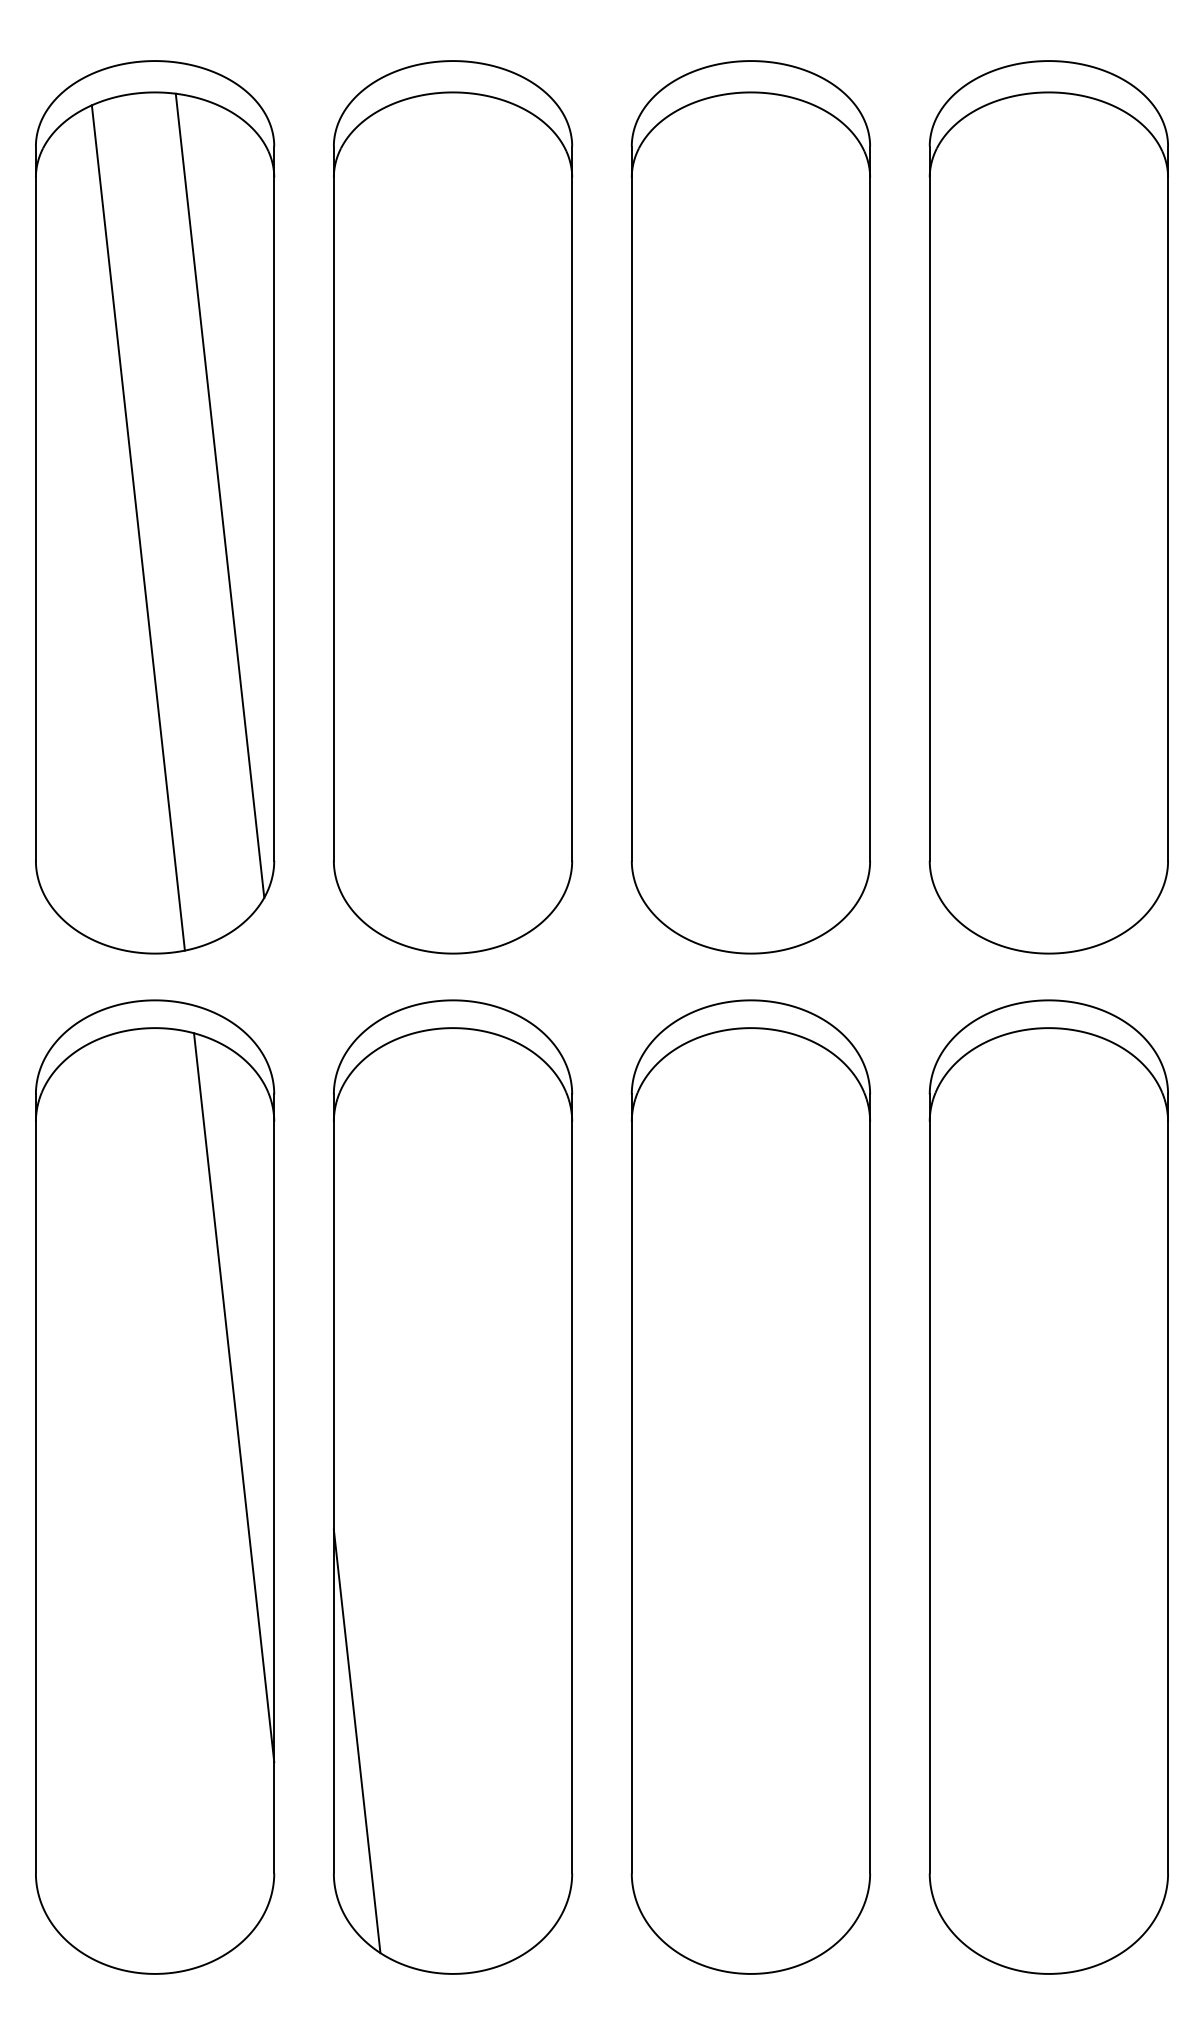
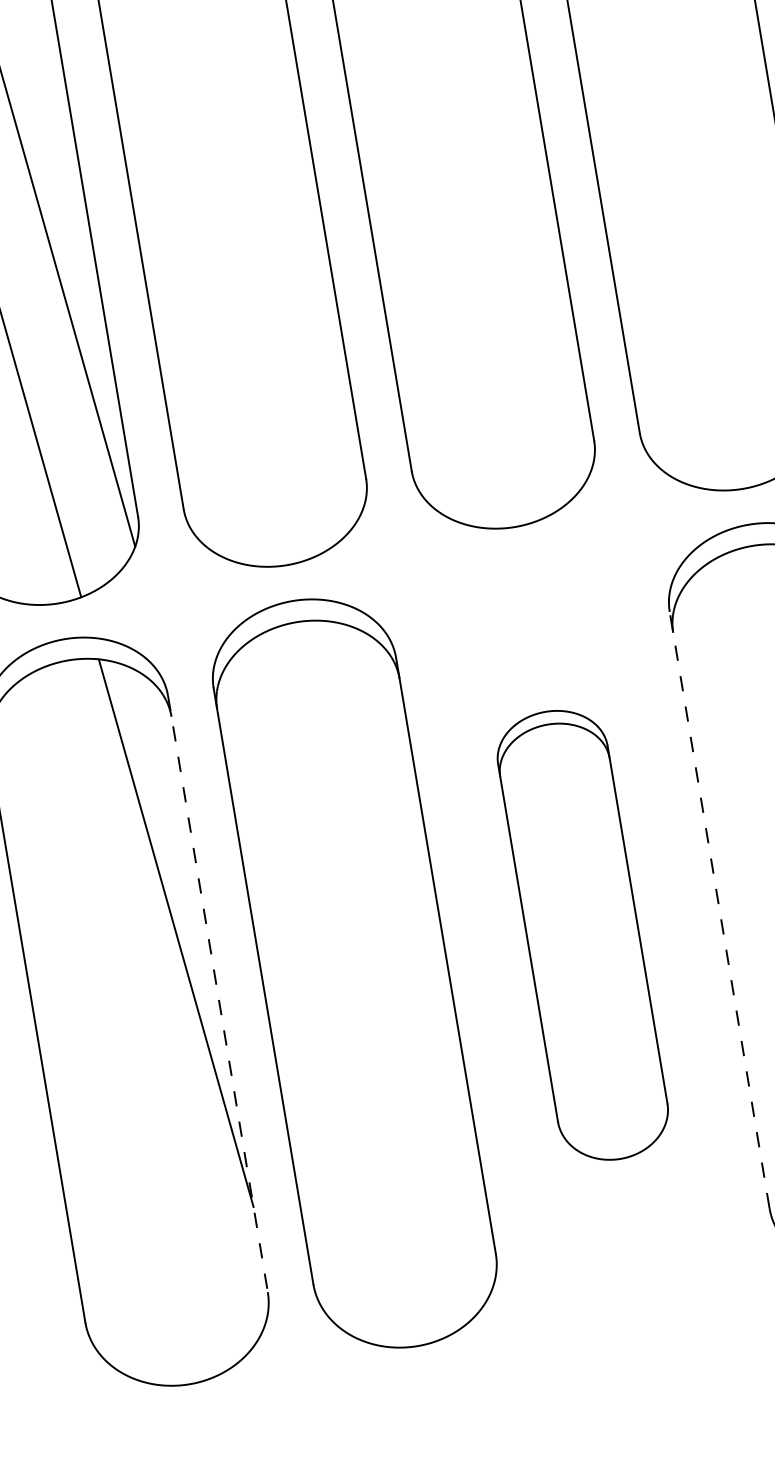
line: (929, 1483) -> (719, 909), solid -> dashed
line: (274, 1484) -> (218, 994), solid -> dashed
part: (750, 1486) -> (582, 934), size x0.6
line: (356, 1741) -> (313, 1180), removed

